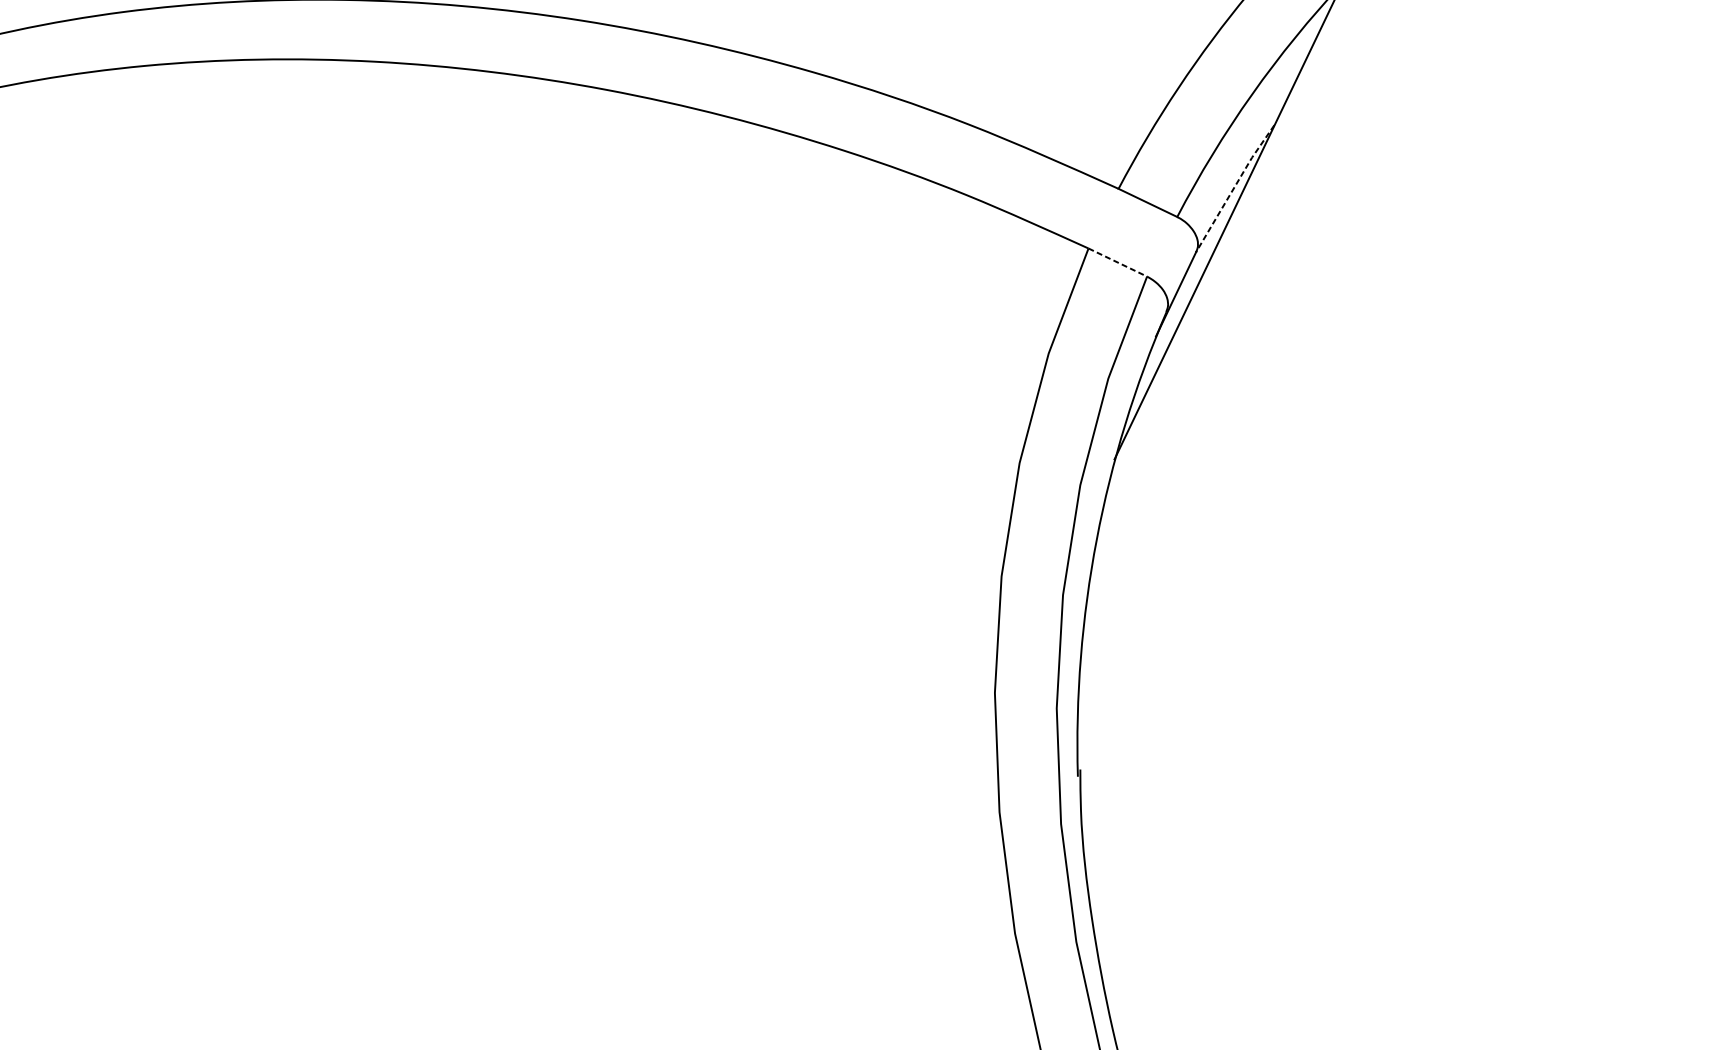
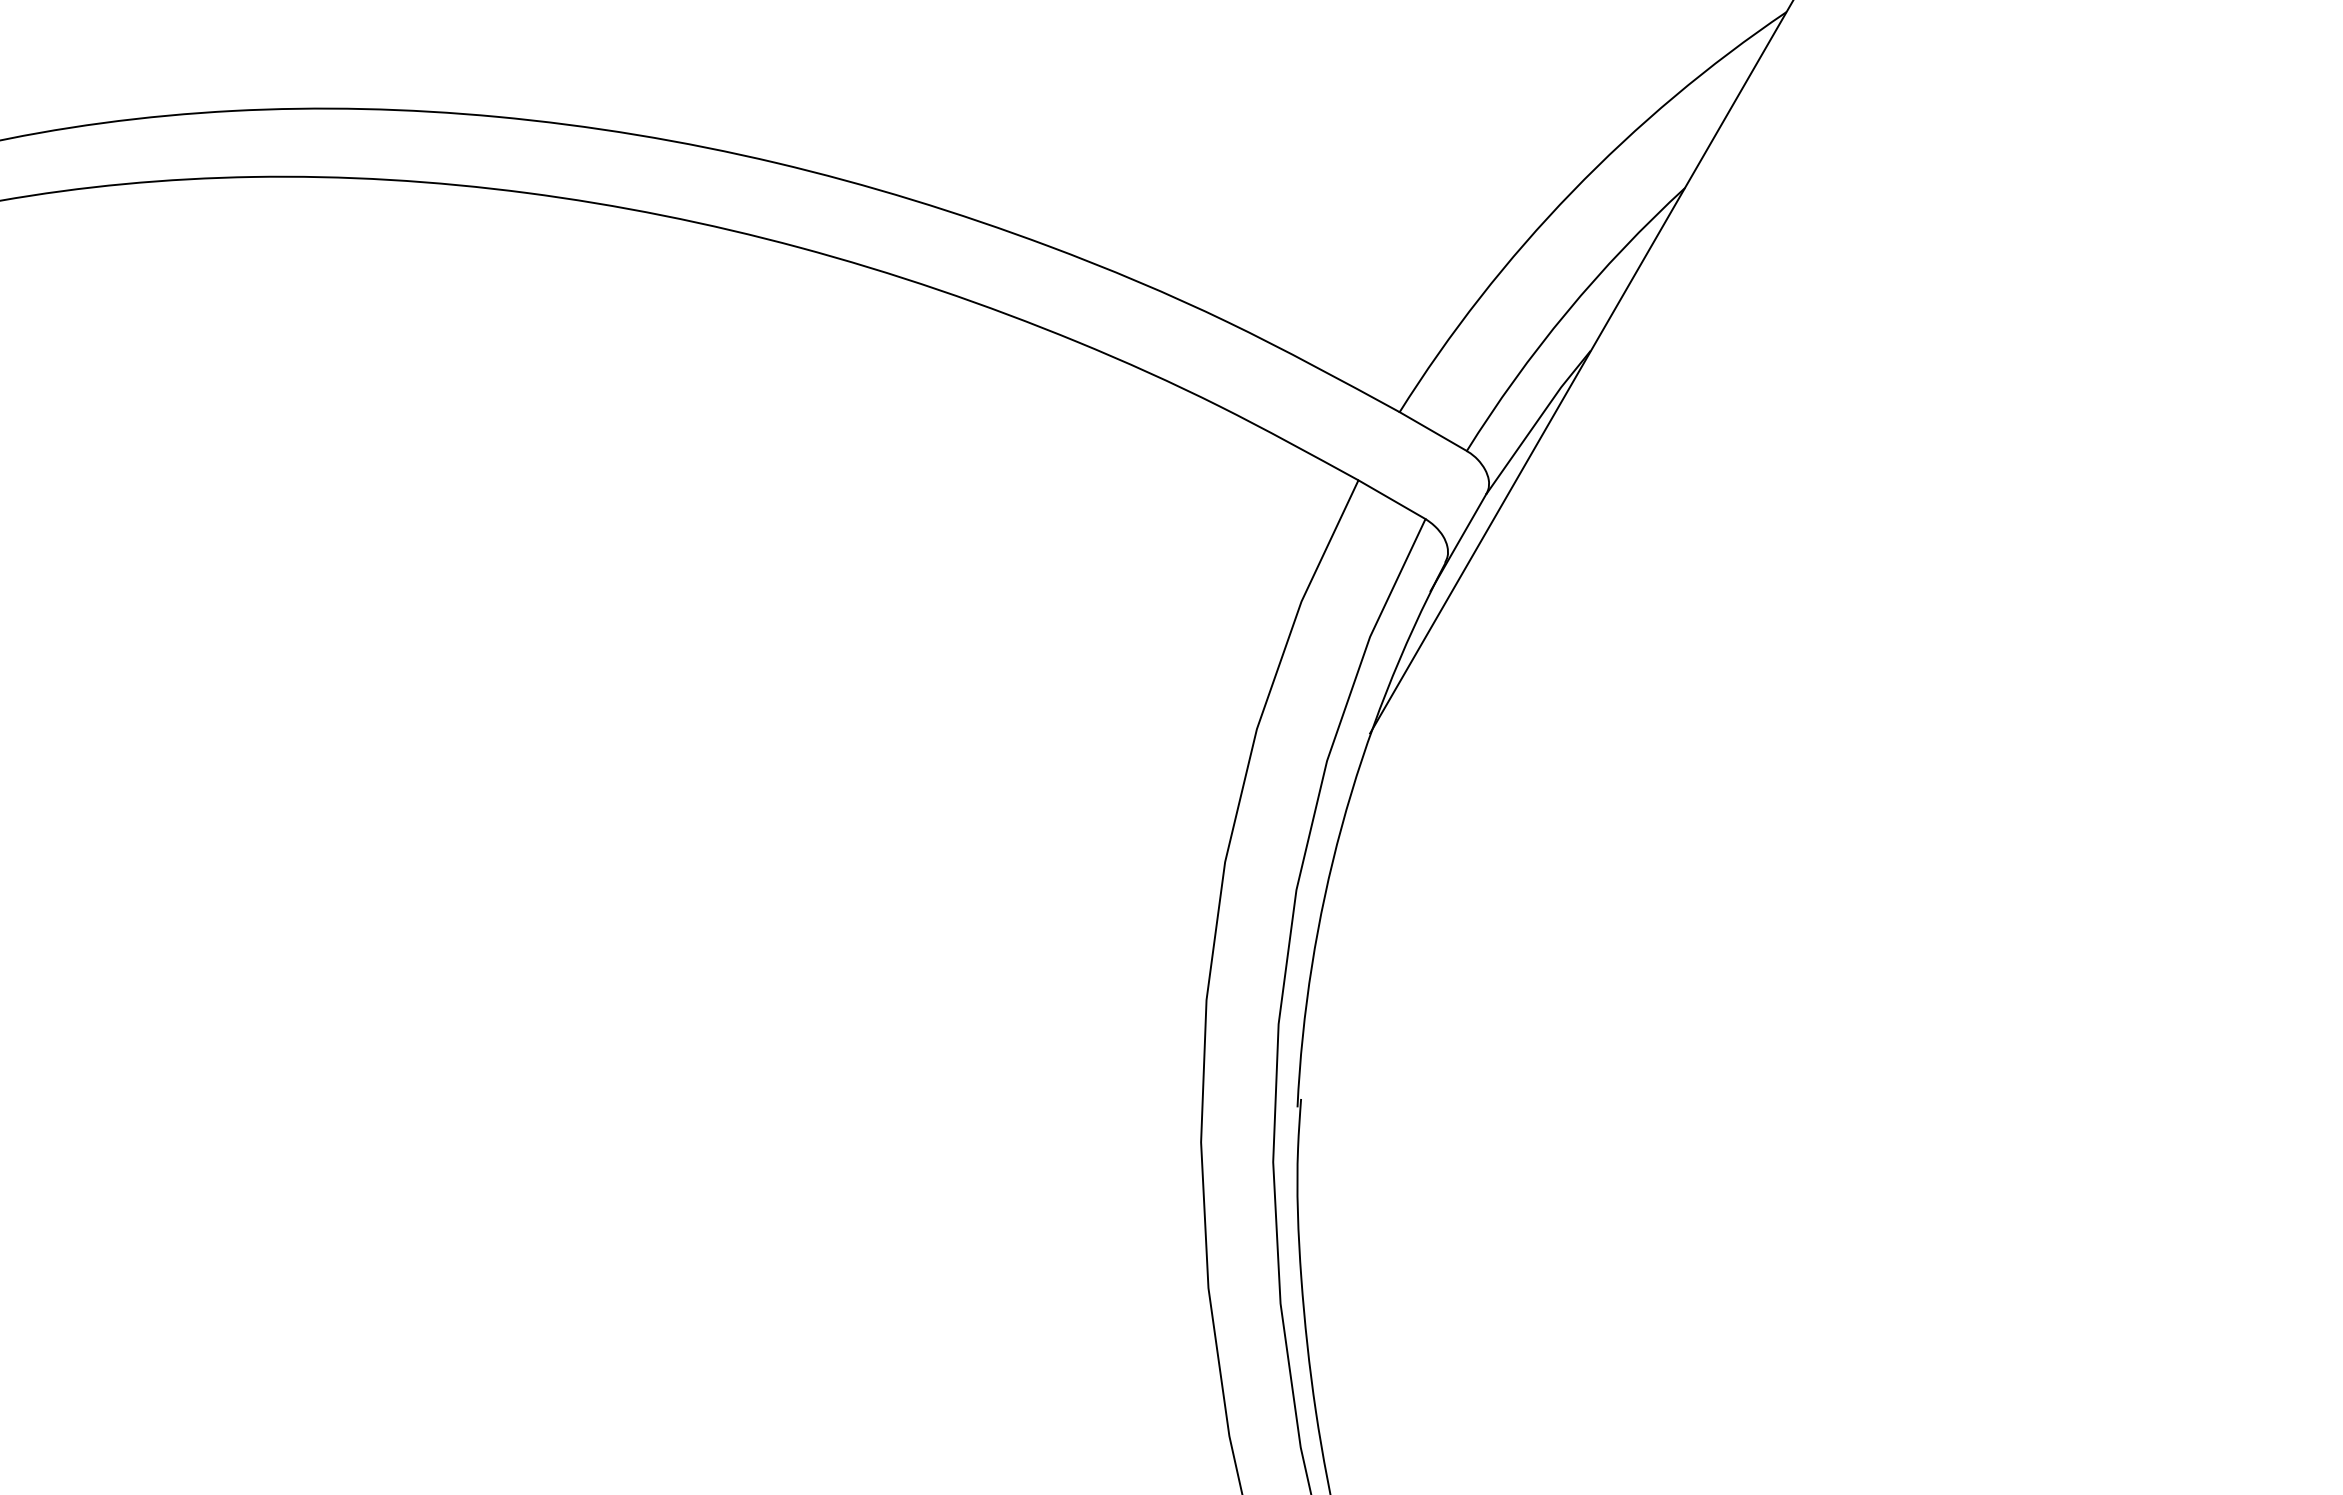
line: (1234, 187) -> (1537, 421), dashed -> solid
line: (1118, 262) -> (1392, 499), dashed -> solid

